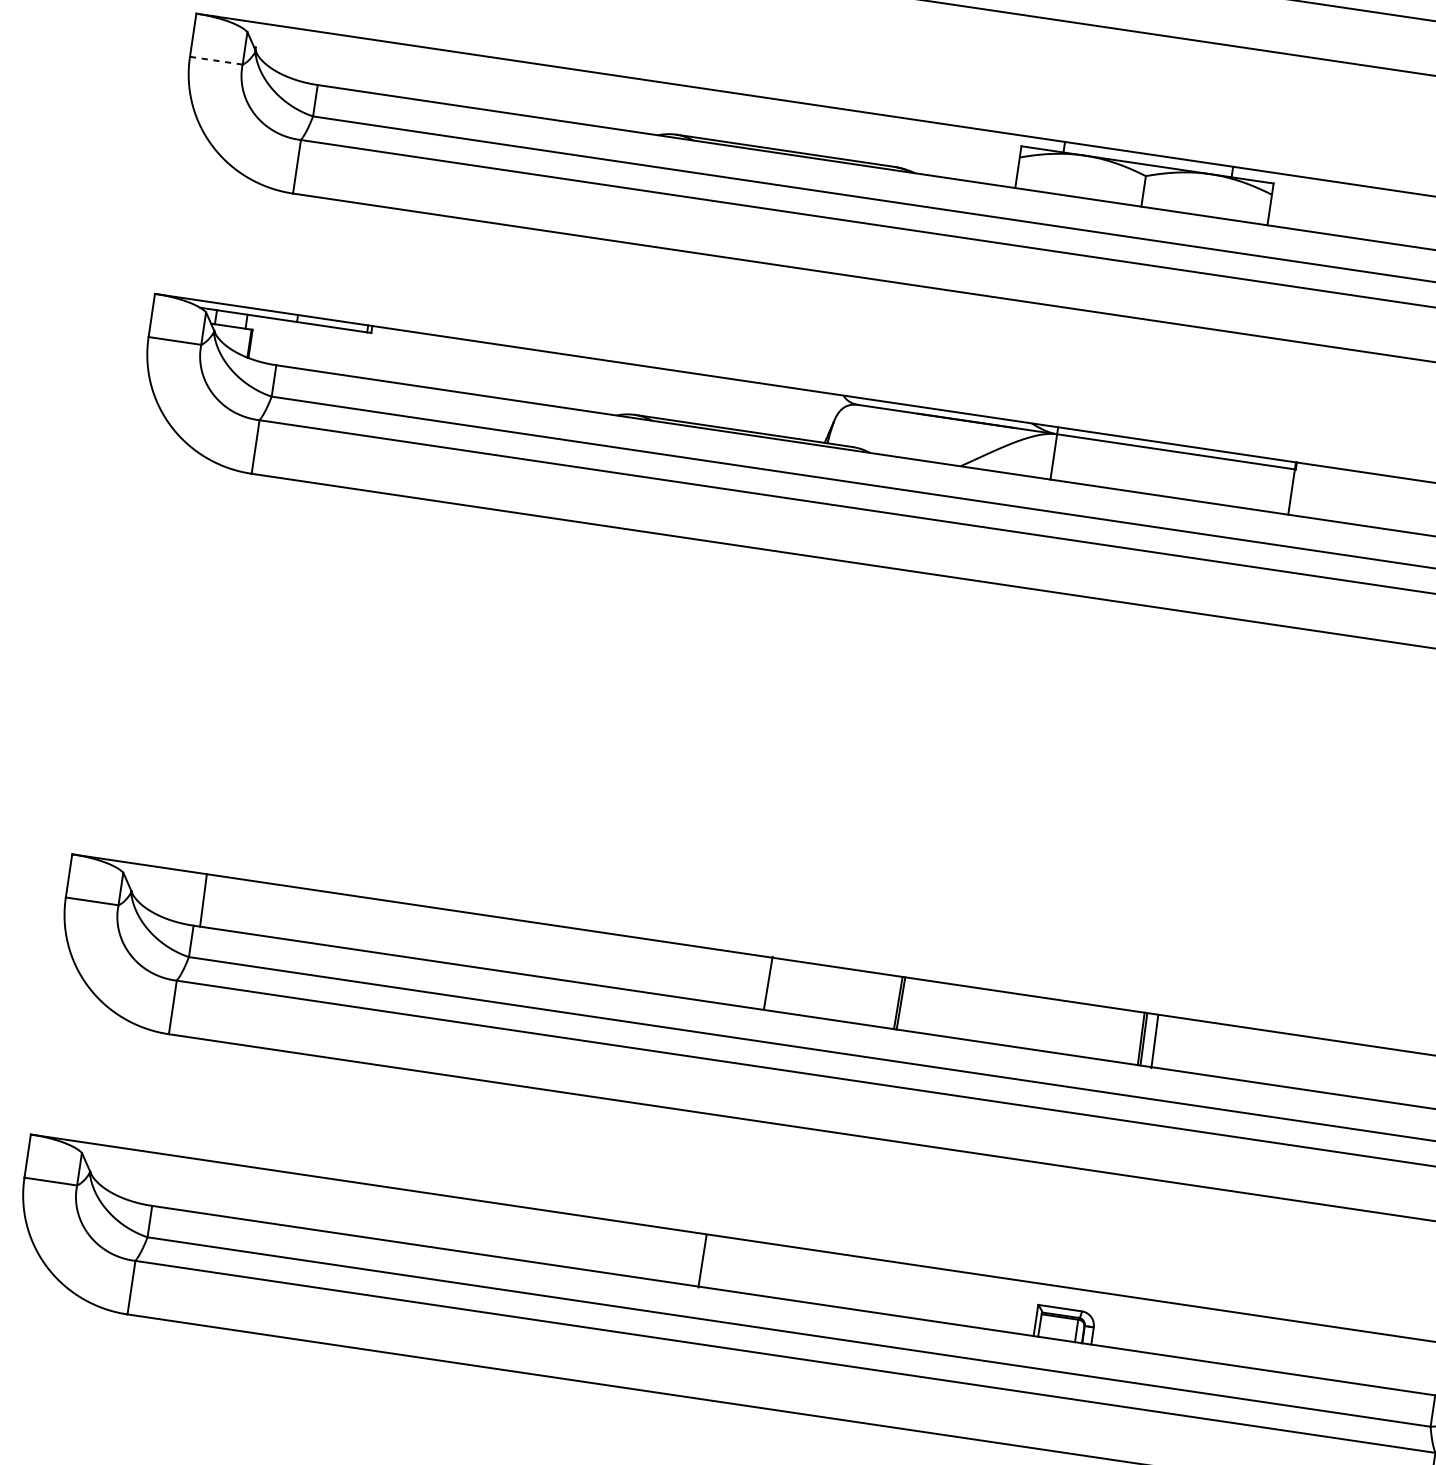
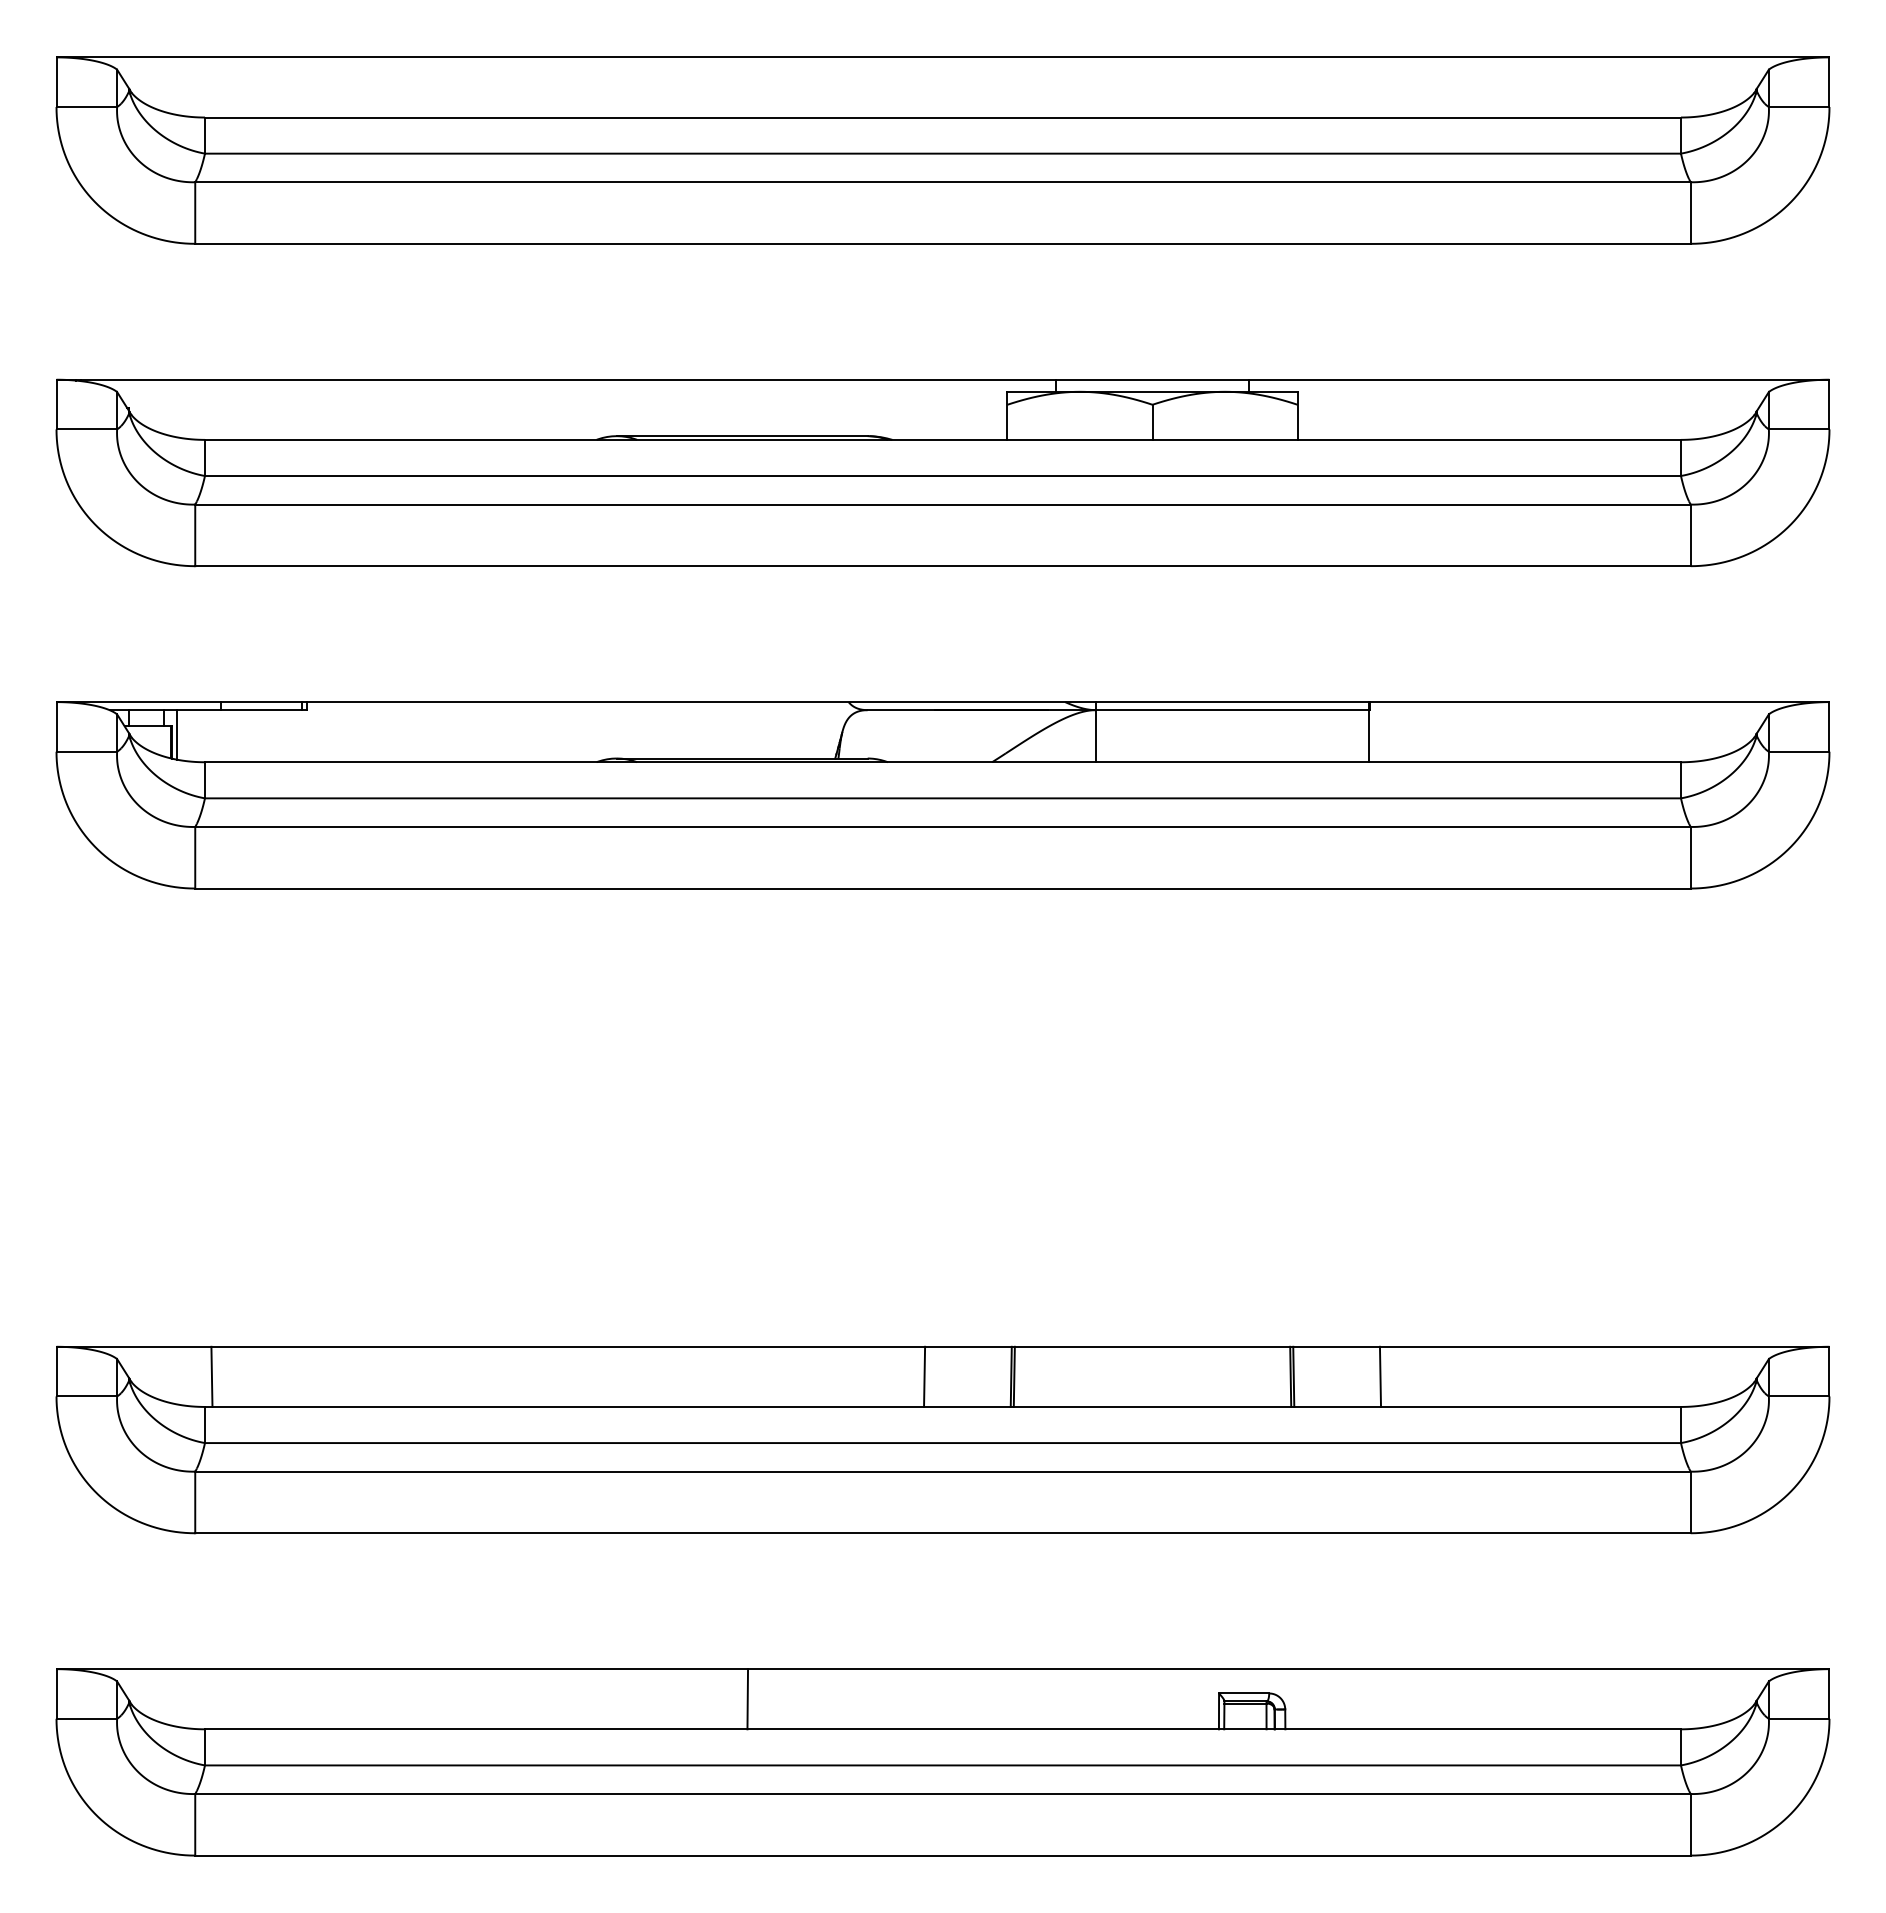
line: (216, 60) -> (87, 429), dashed -> solid
line: (255, 337) -> (176, 734), added
line: (768, 982) -> (924, 1376), moved
line: (1154, 1041) -> (1380, 1376), moved
line: (702, 1261) -> (747, 1699), moved

